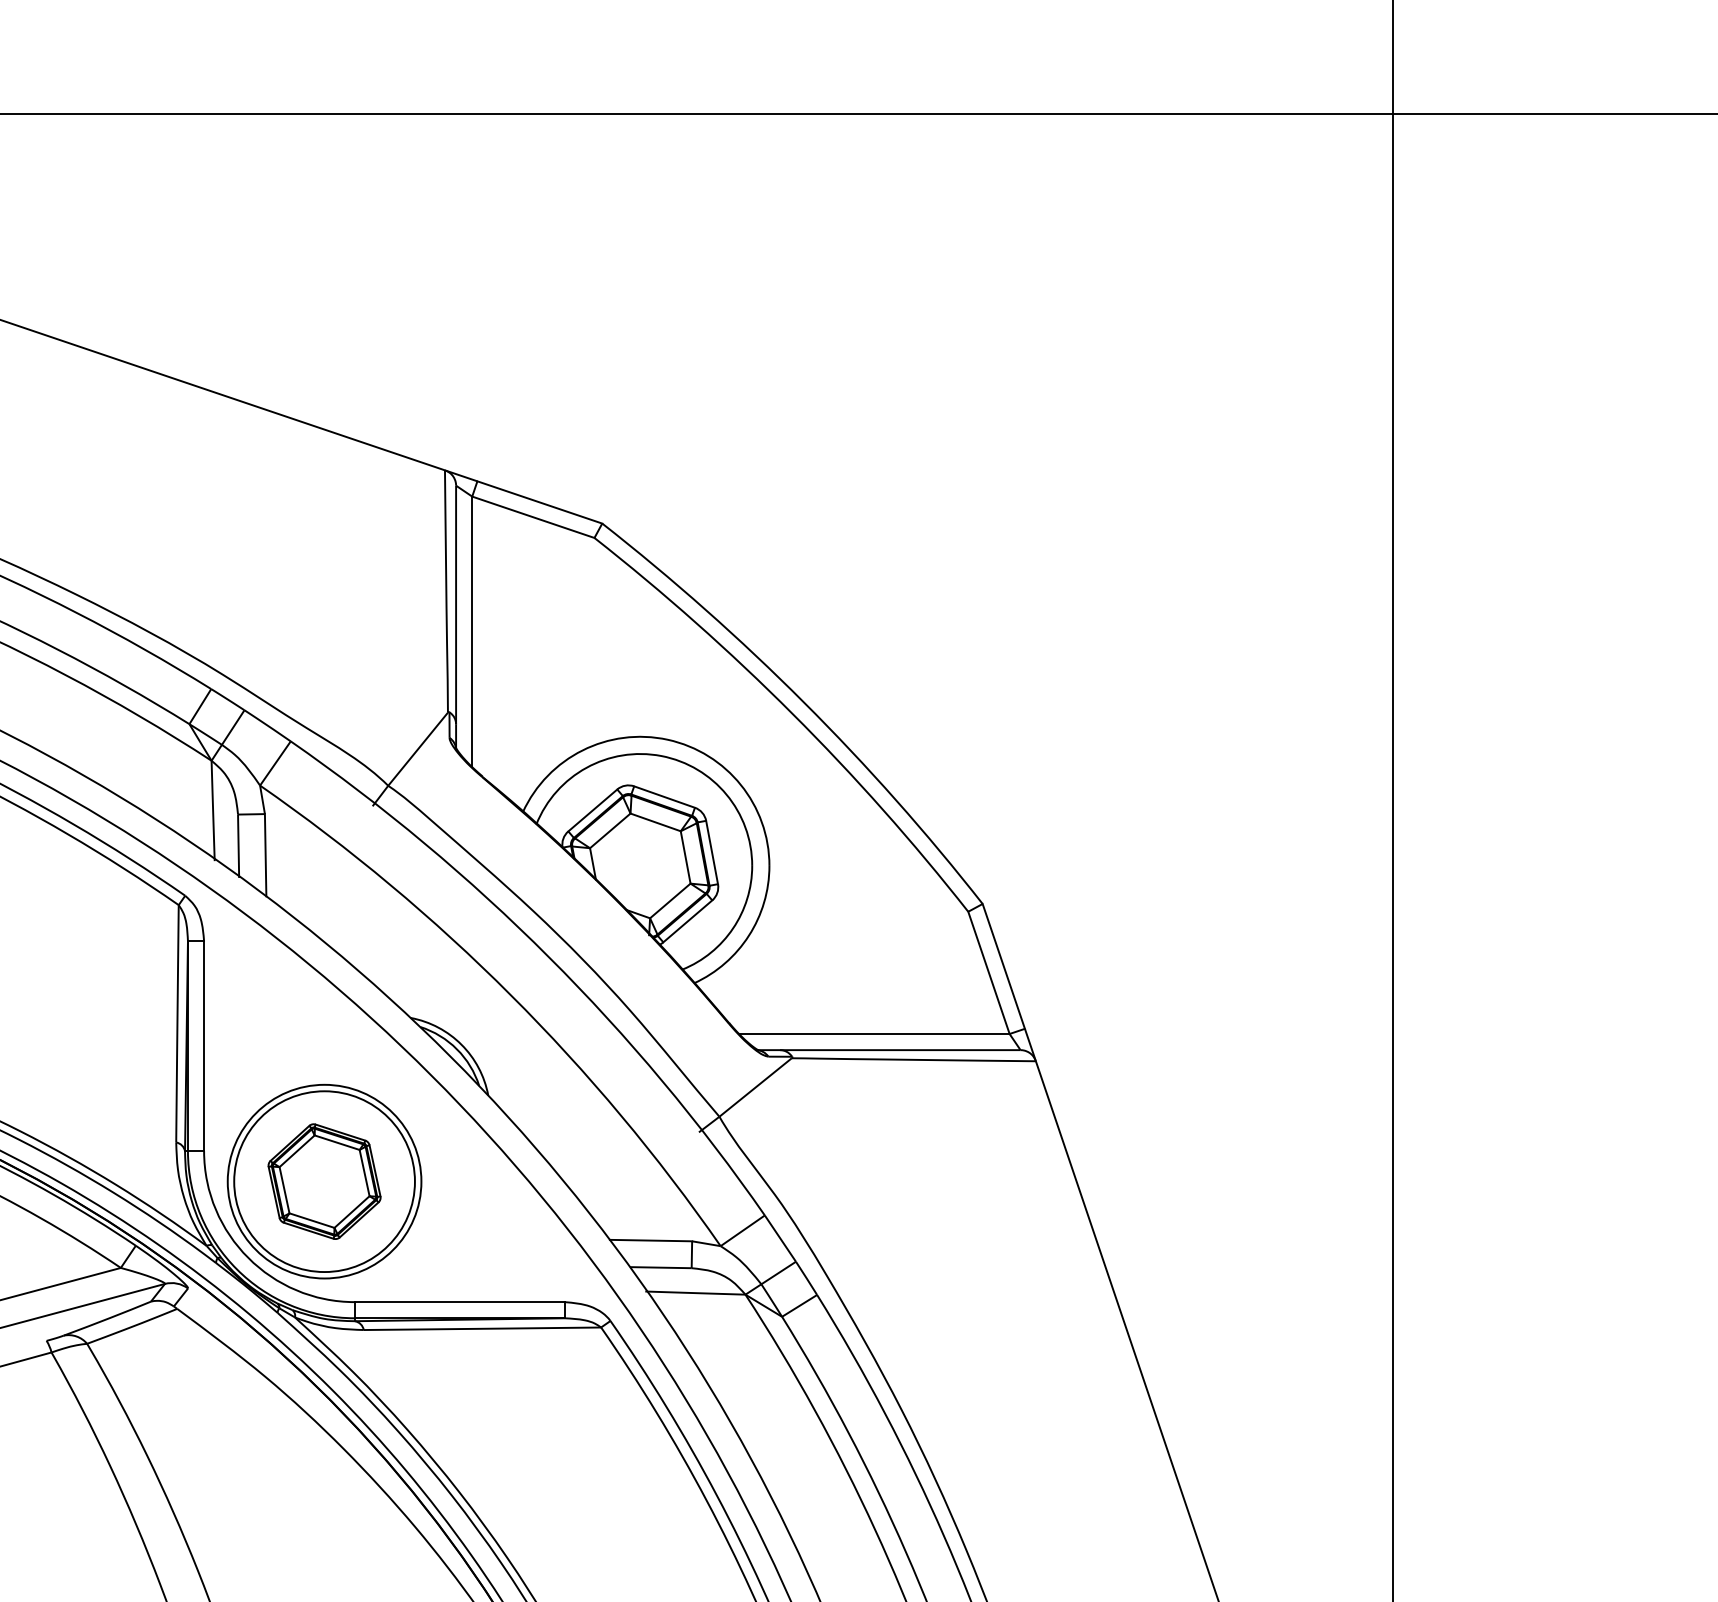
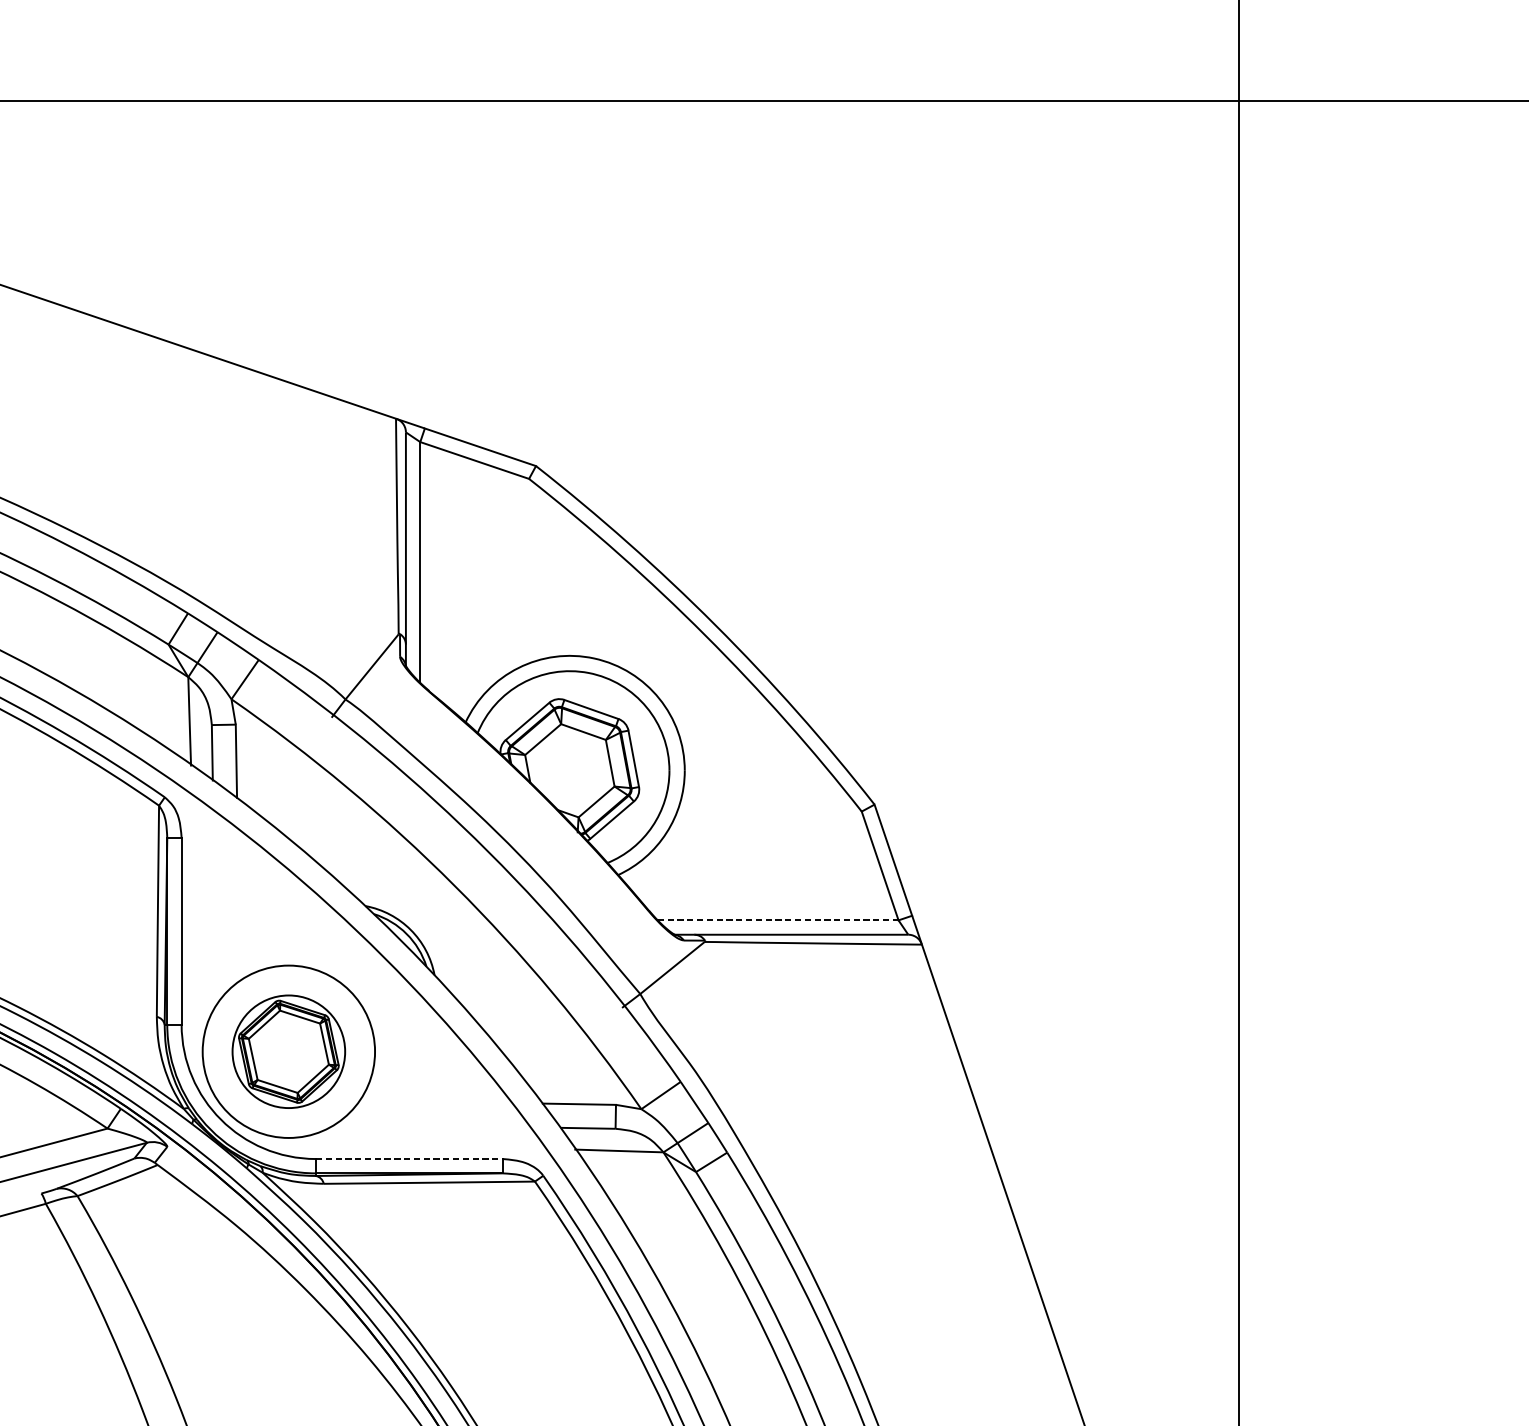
line: (874, 1034) -> (778, 920), solid -> dashed
circle: (324, 1181) -> (288, 1051), size x0.7
line: (459, 1302) -> (408, 1159), solid -> dashed

